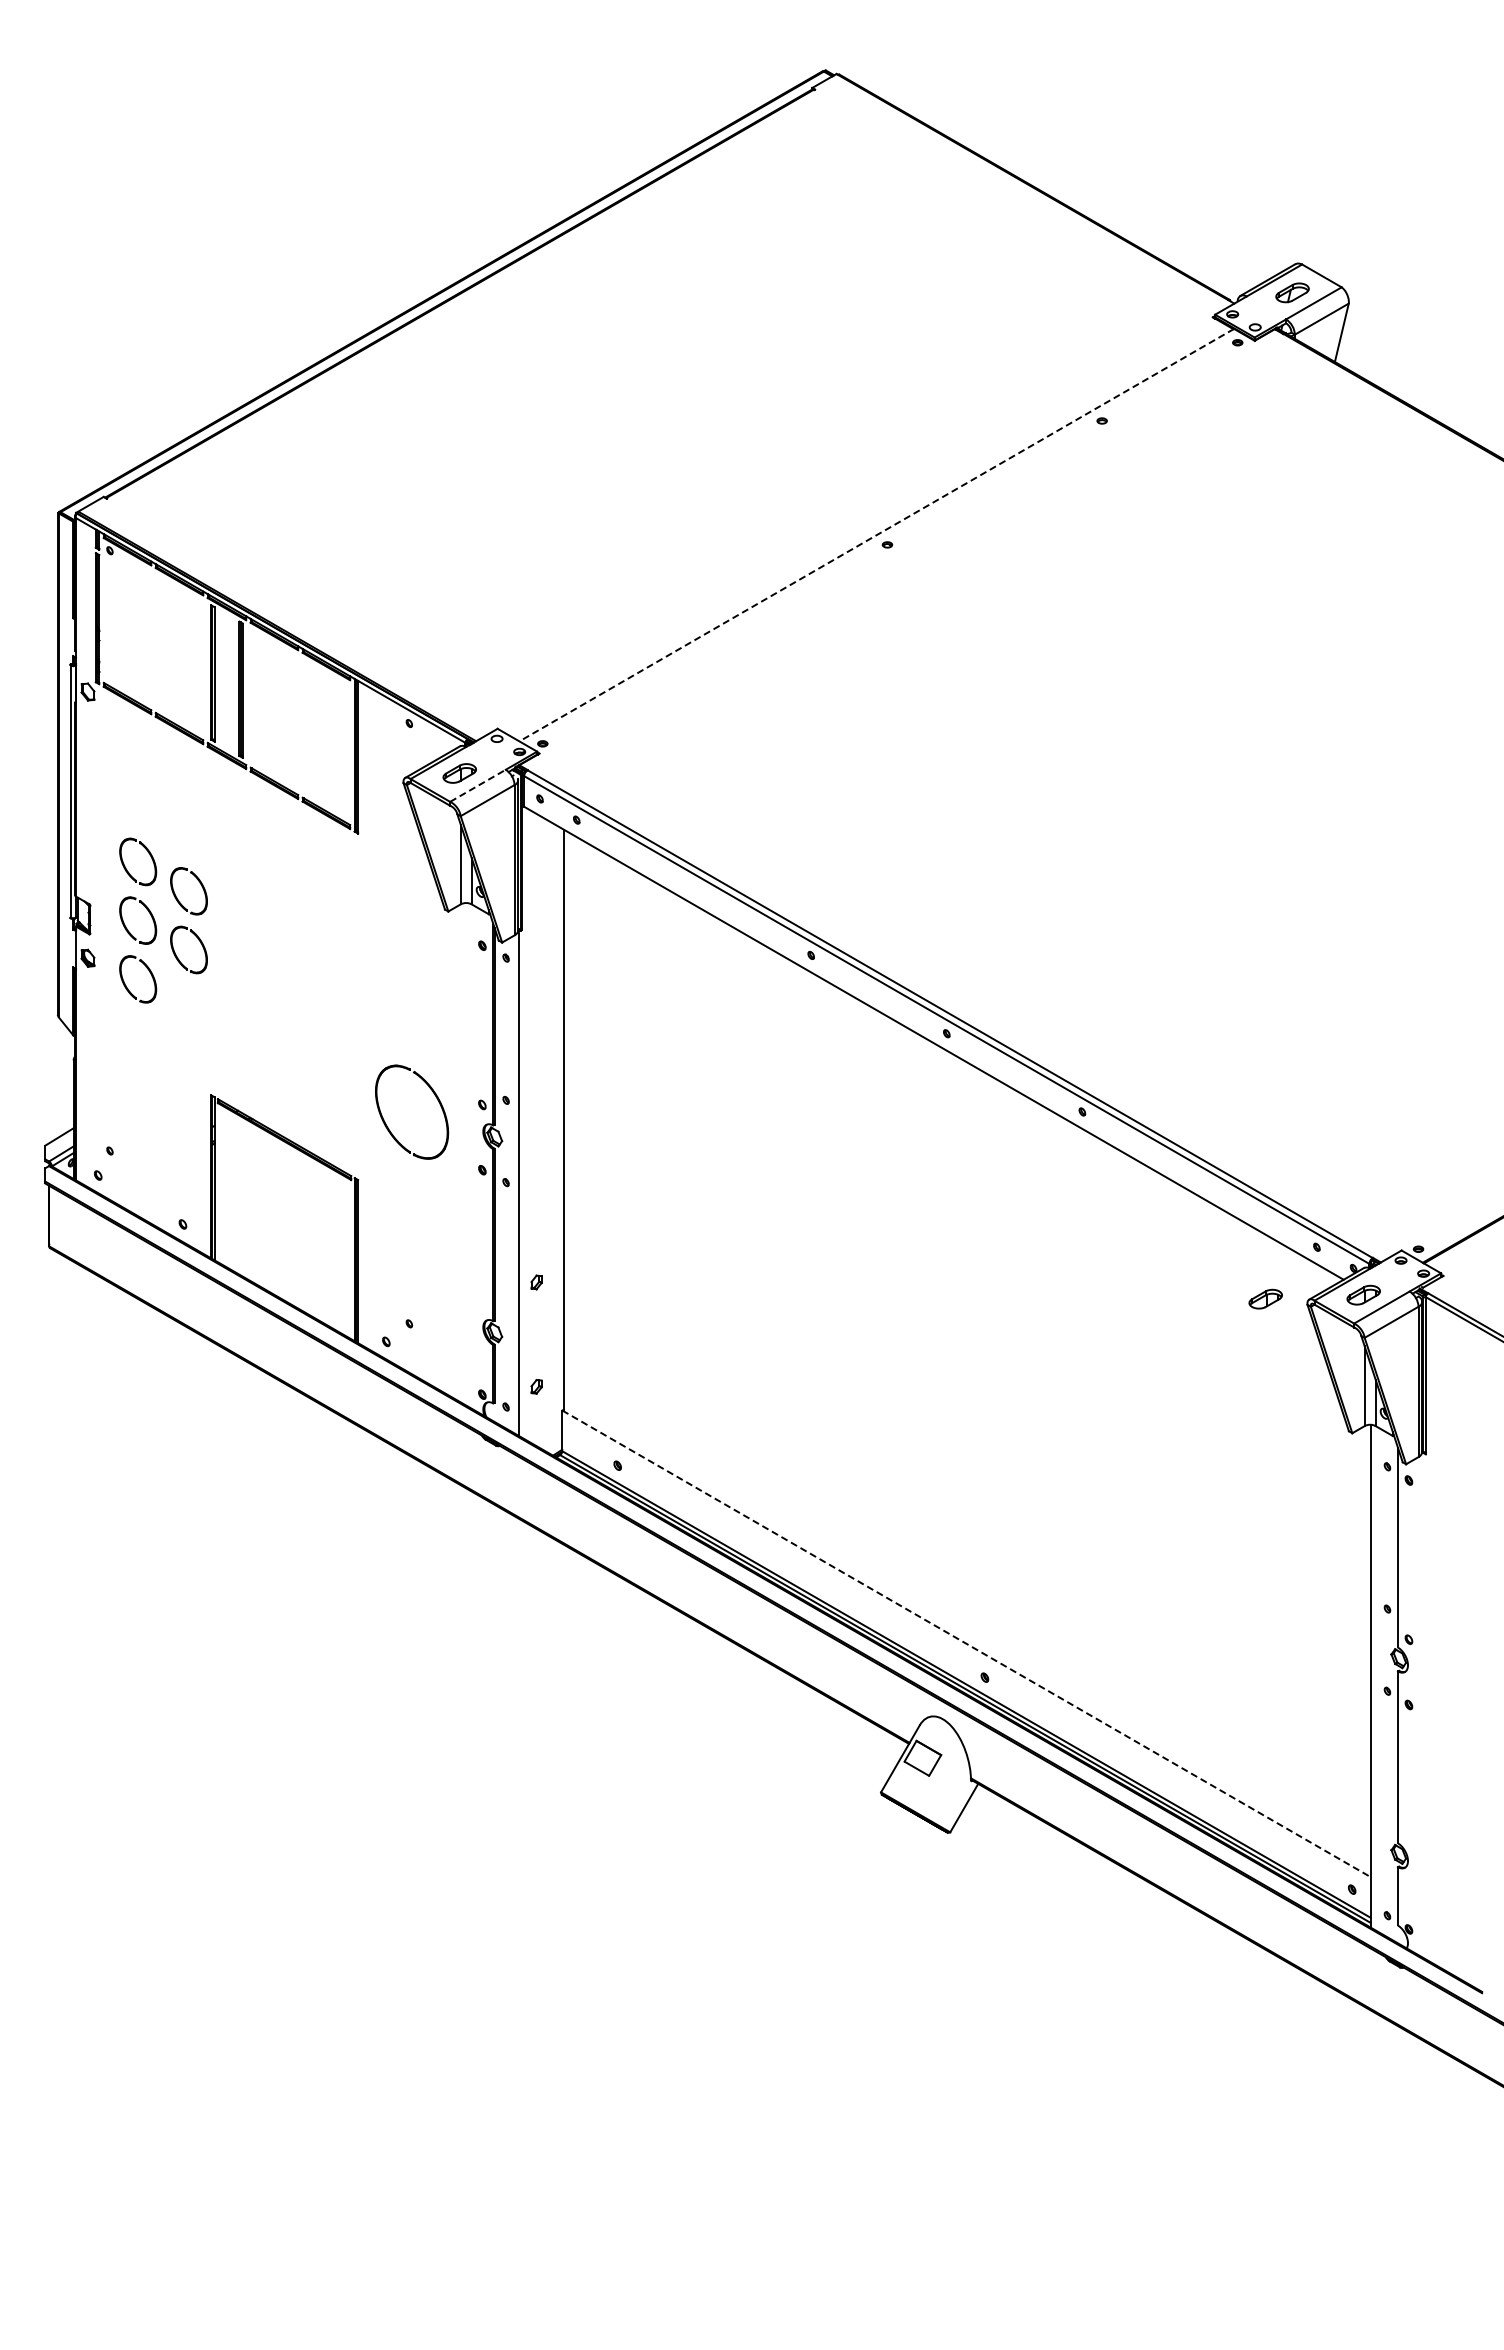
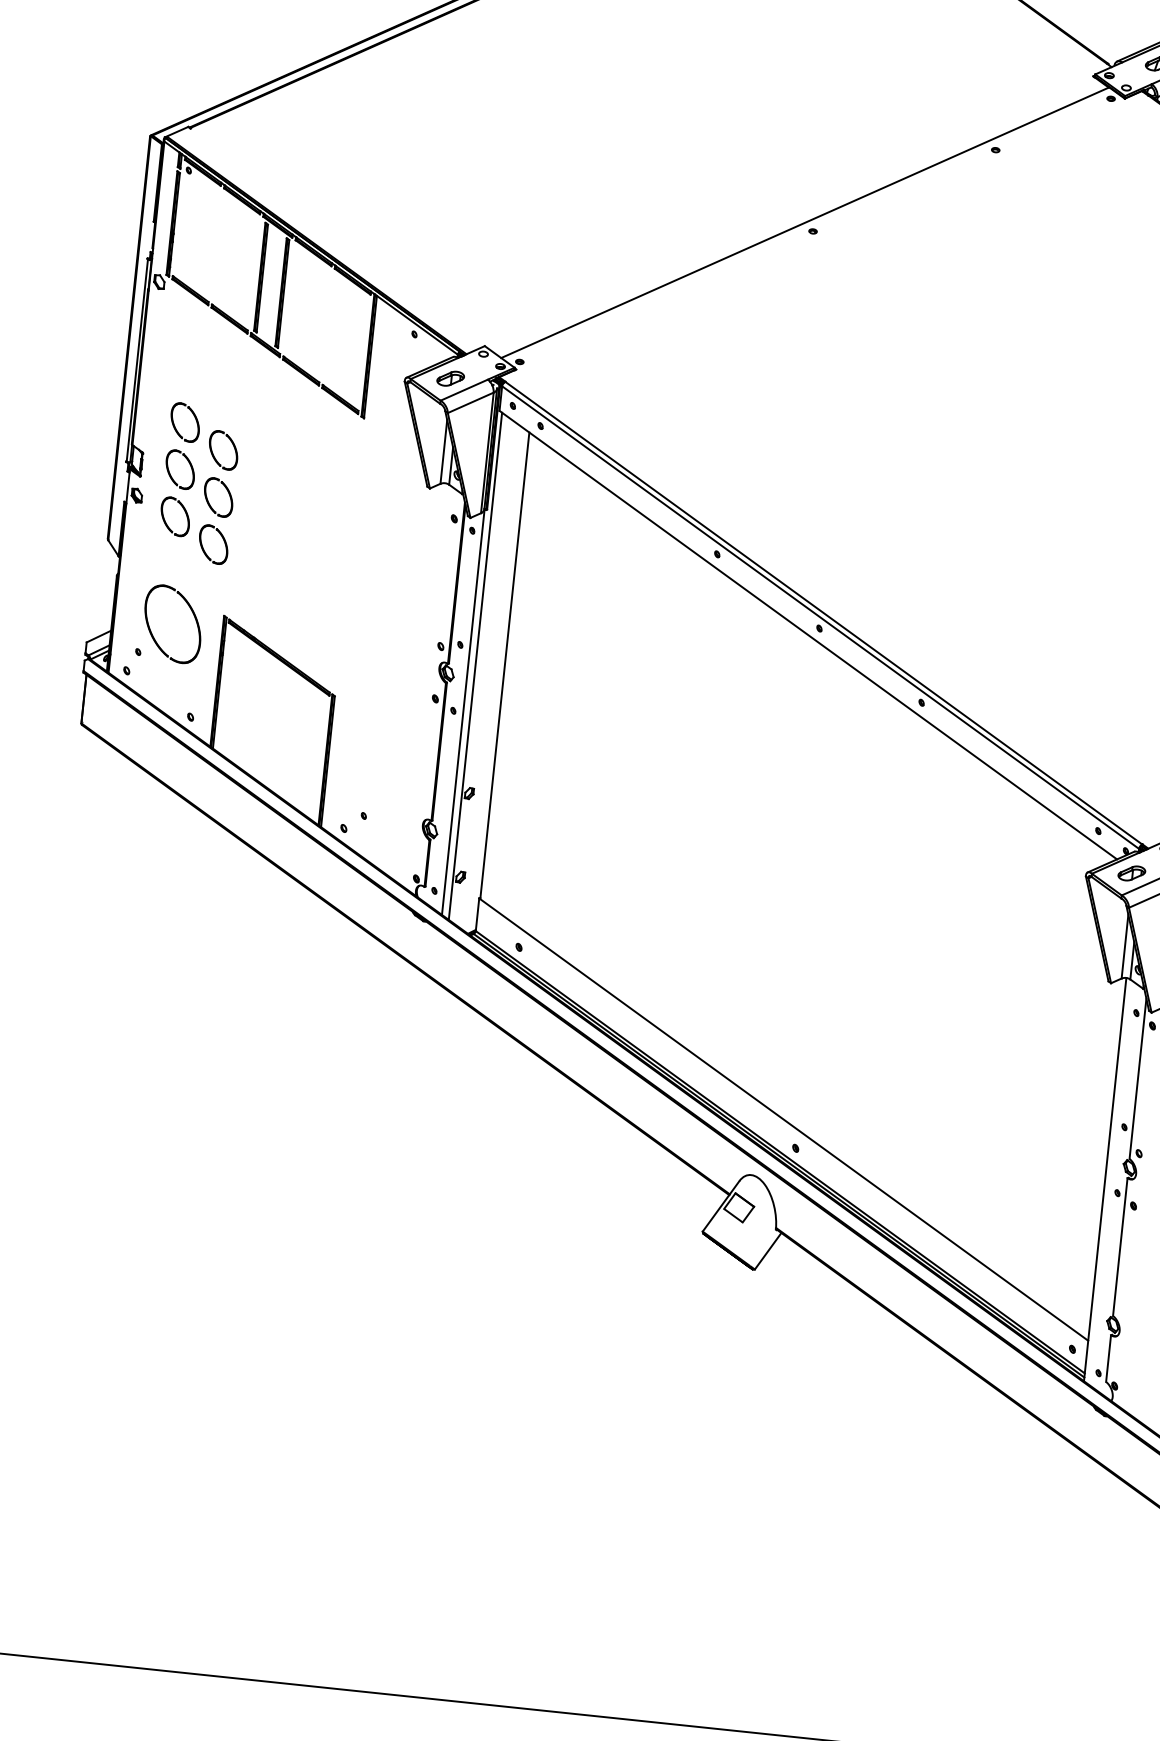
line: (876, 535) -> (805, 222), dashed -> solid
line: (478, 785) -> (464, 389), dashed -> solid
part: (178, 1016) -> (204, 549), added
part: (434, 1095) -> (192, 612), moved
line: (527, 1124) -> (475, 666), added
part: (1265, 1298) -> (1052, 867), removed
line: (966, 1643) -> (783, 1119), dashed -> solid

